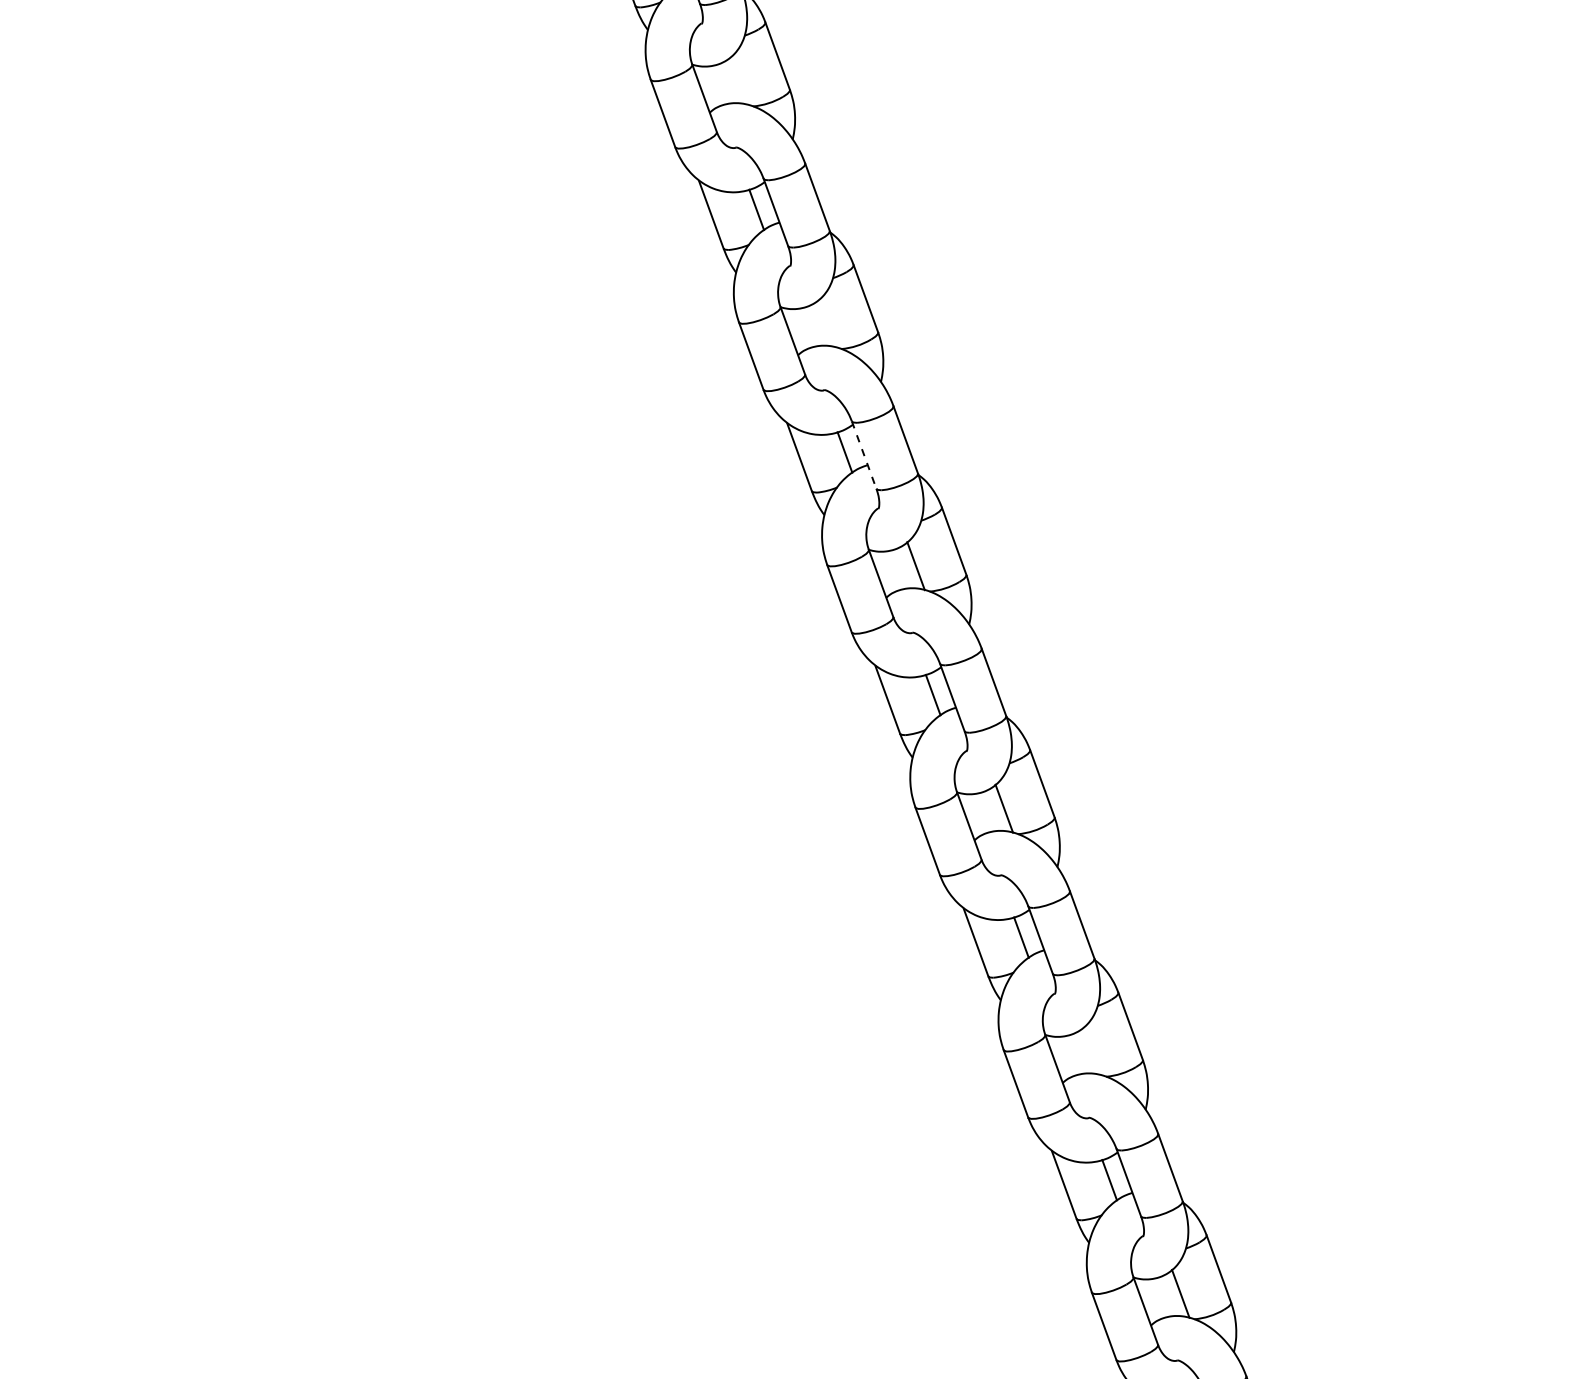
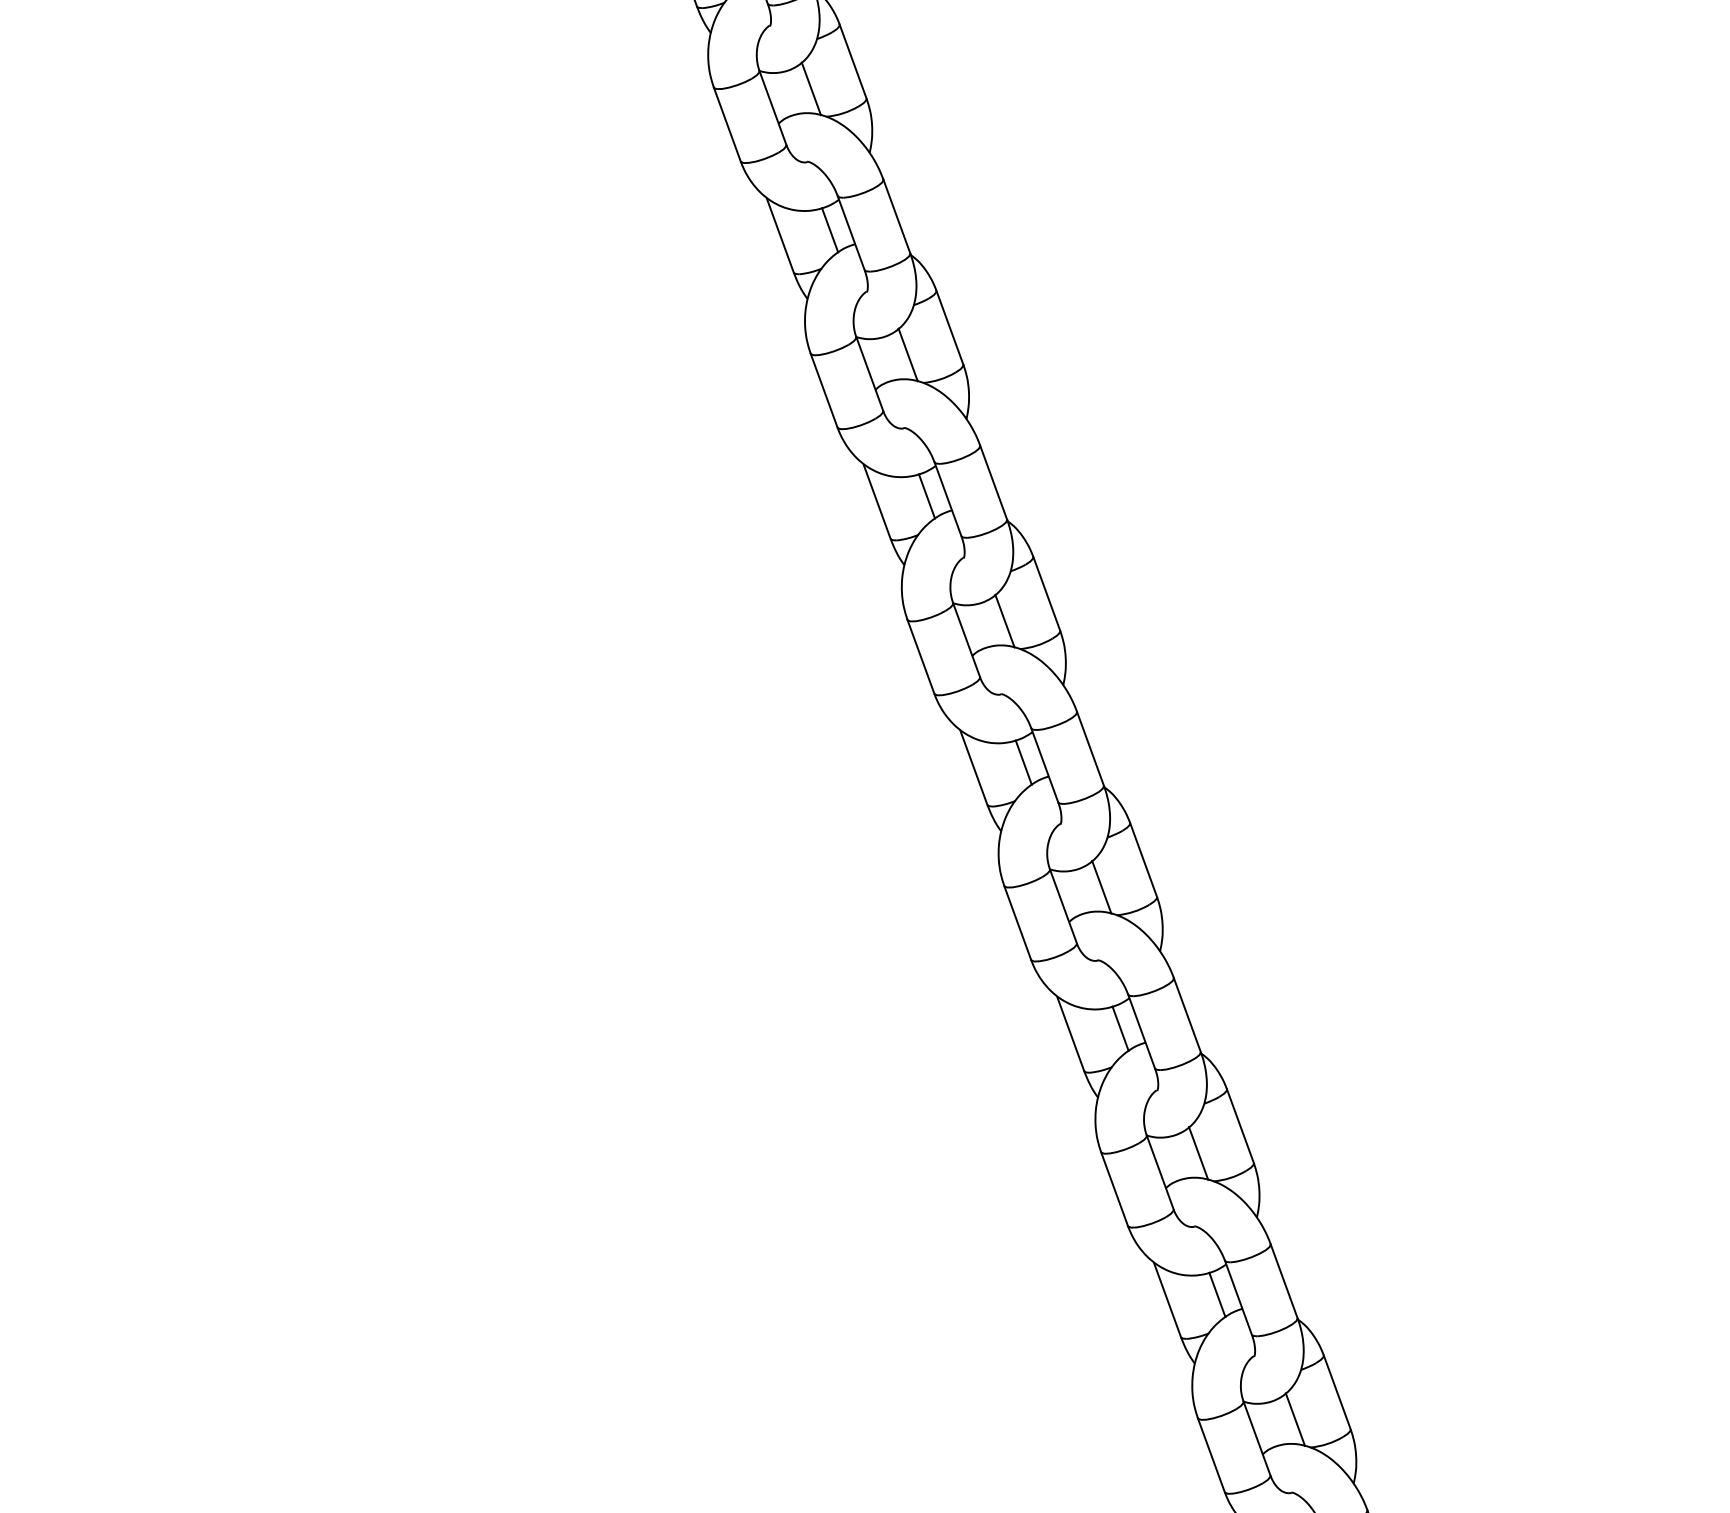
line: (739, 81) -> (811, 89), added
line: (827, 323) -> (907, 354), added
line: (864, 455) -> (948, 499), dashed -> solid
line: (1092, 1051) -> (1198, 1153), added

